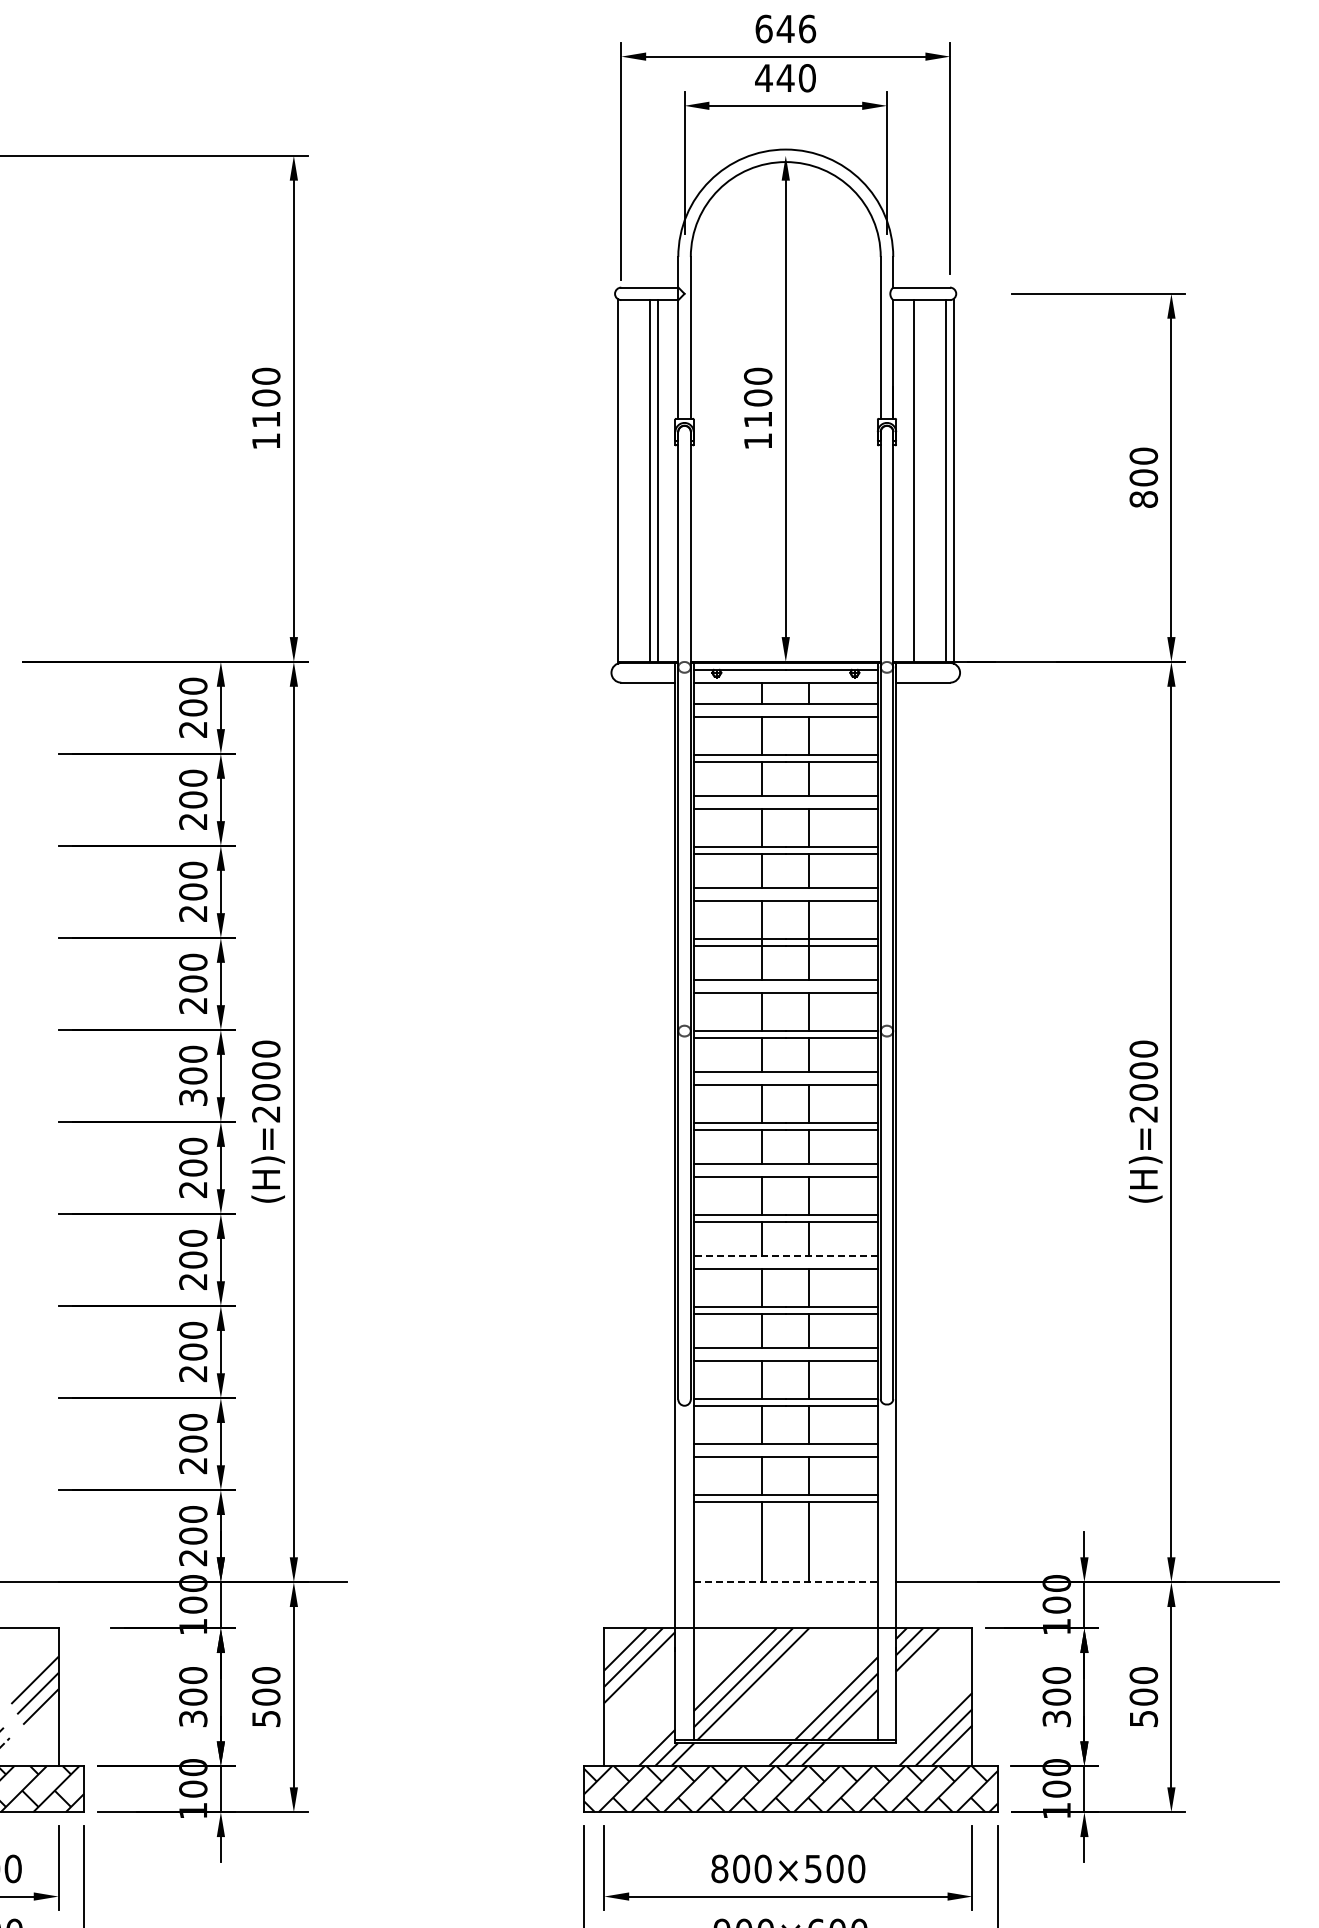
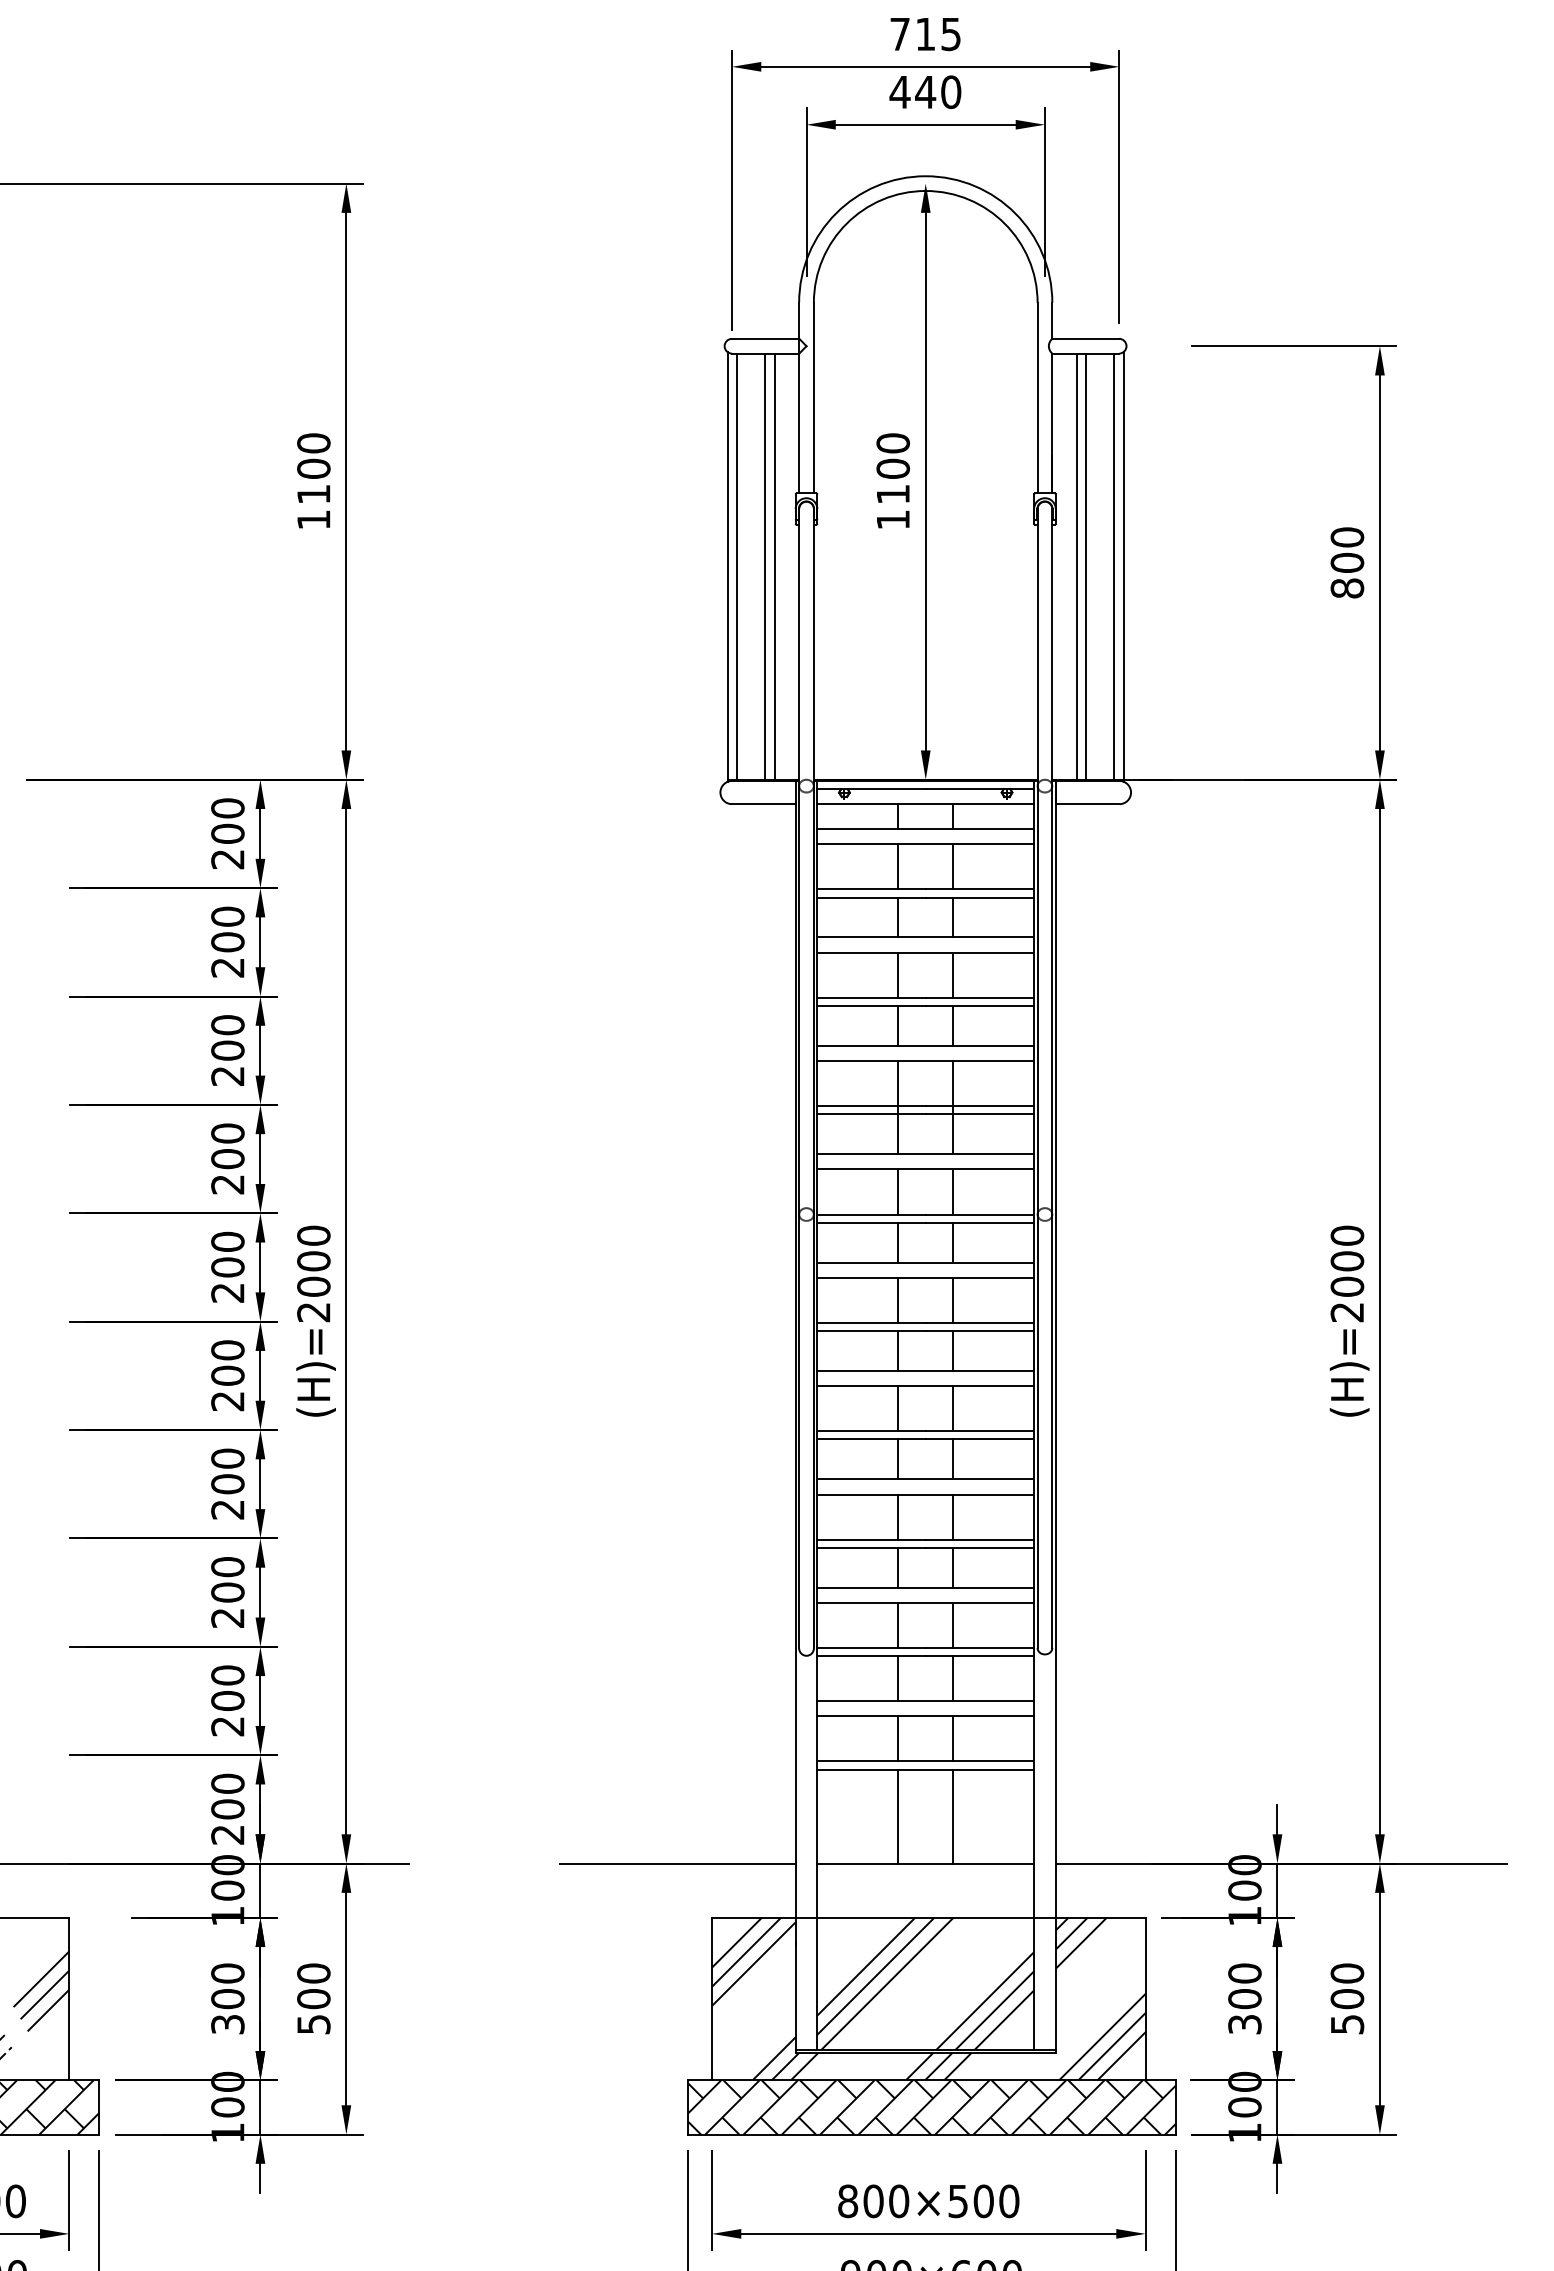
text: (785, 28) -> (925, 33), 646 -> 715
line: (625, 480) -> (736, 566), added
line: (921, 480) -> (1085, 566), added
text: (193, 1097) -> (228, 1292), 300 -> 200
line: (785, 1255) -> (925, 1478), dashed -> solid
line: (575, 1582) -> (678, 1863), added
line: (786, 1582) -> (926, 1863), dashed -> solid

